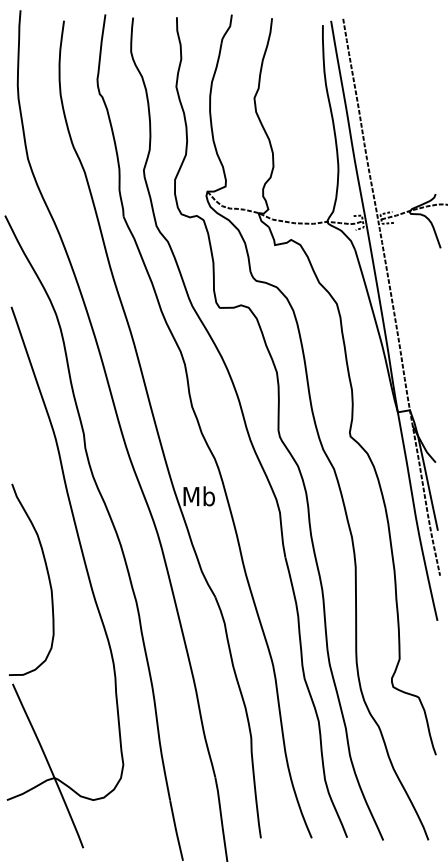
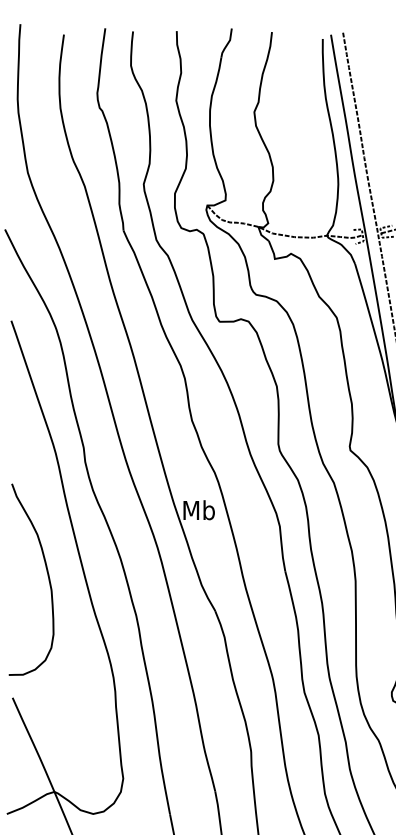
curve: (47, 575) -> (47, 575), moved

